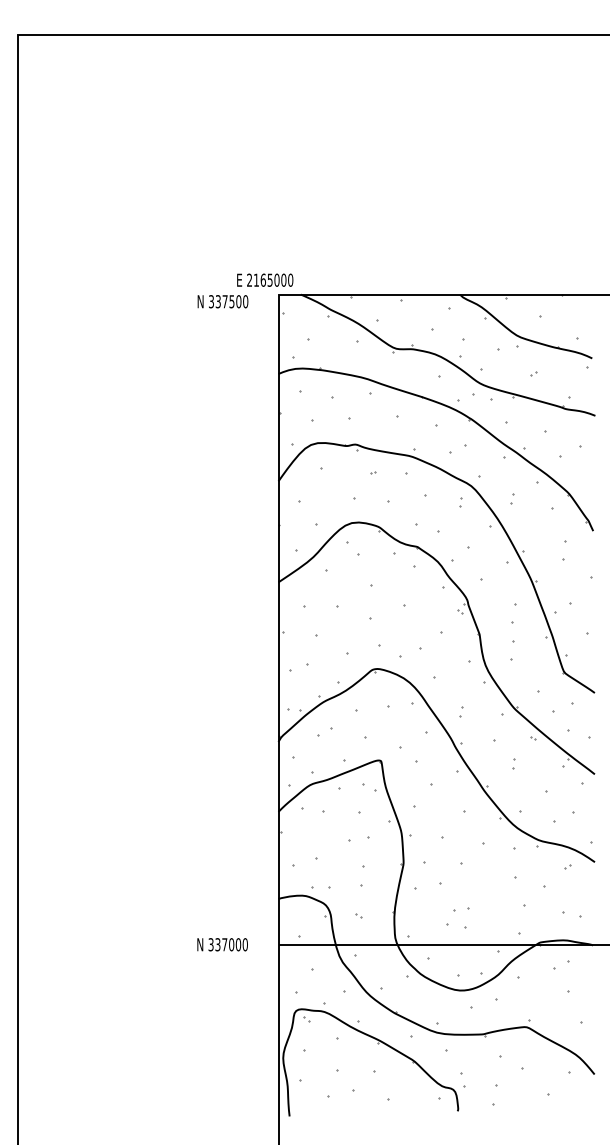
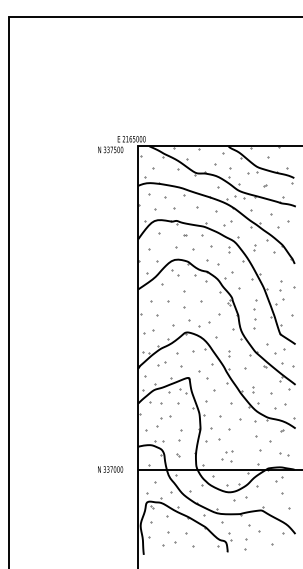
part: (564, 550) -> (280, 285), moved
part: (514, 763) -> (253, 389), moved
part: (359, 840) -> (165, 417), moved

